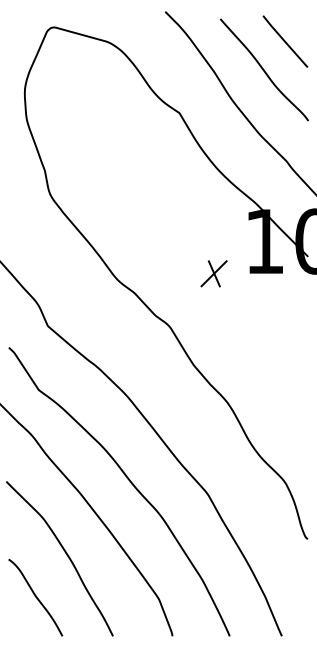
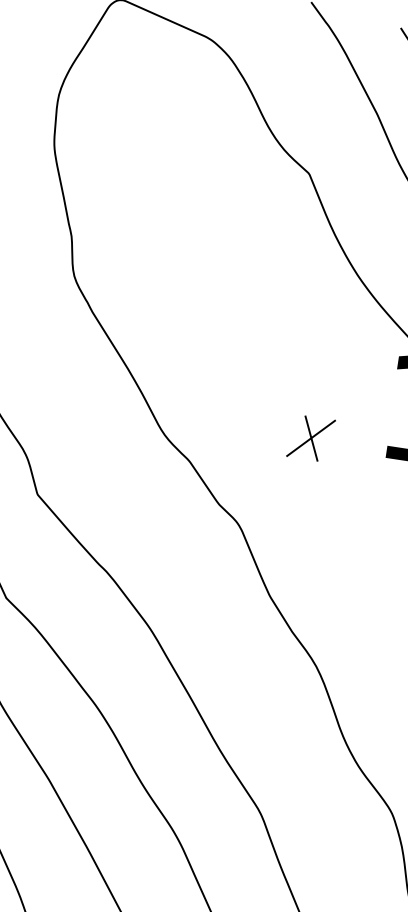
part: (213, 273) -> (310, 437), moved

